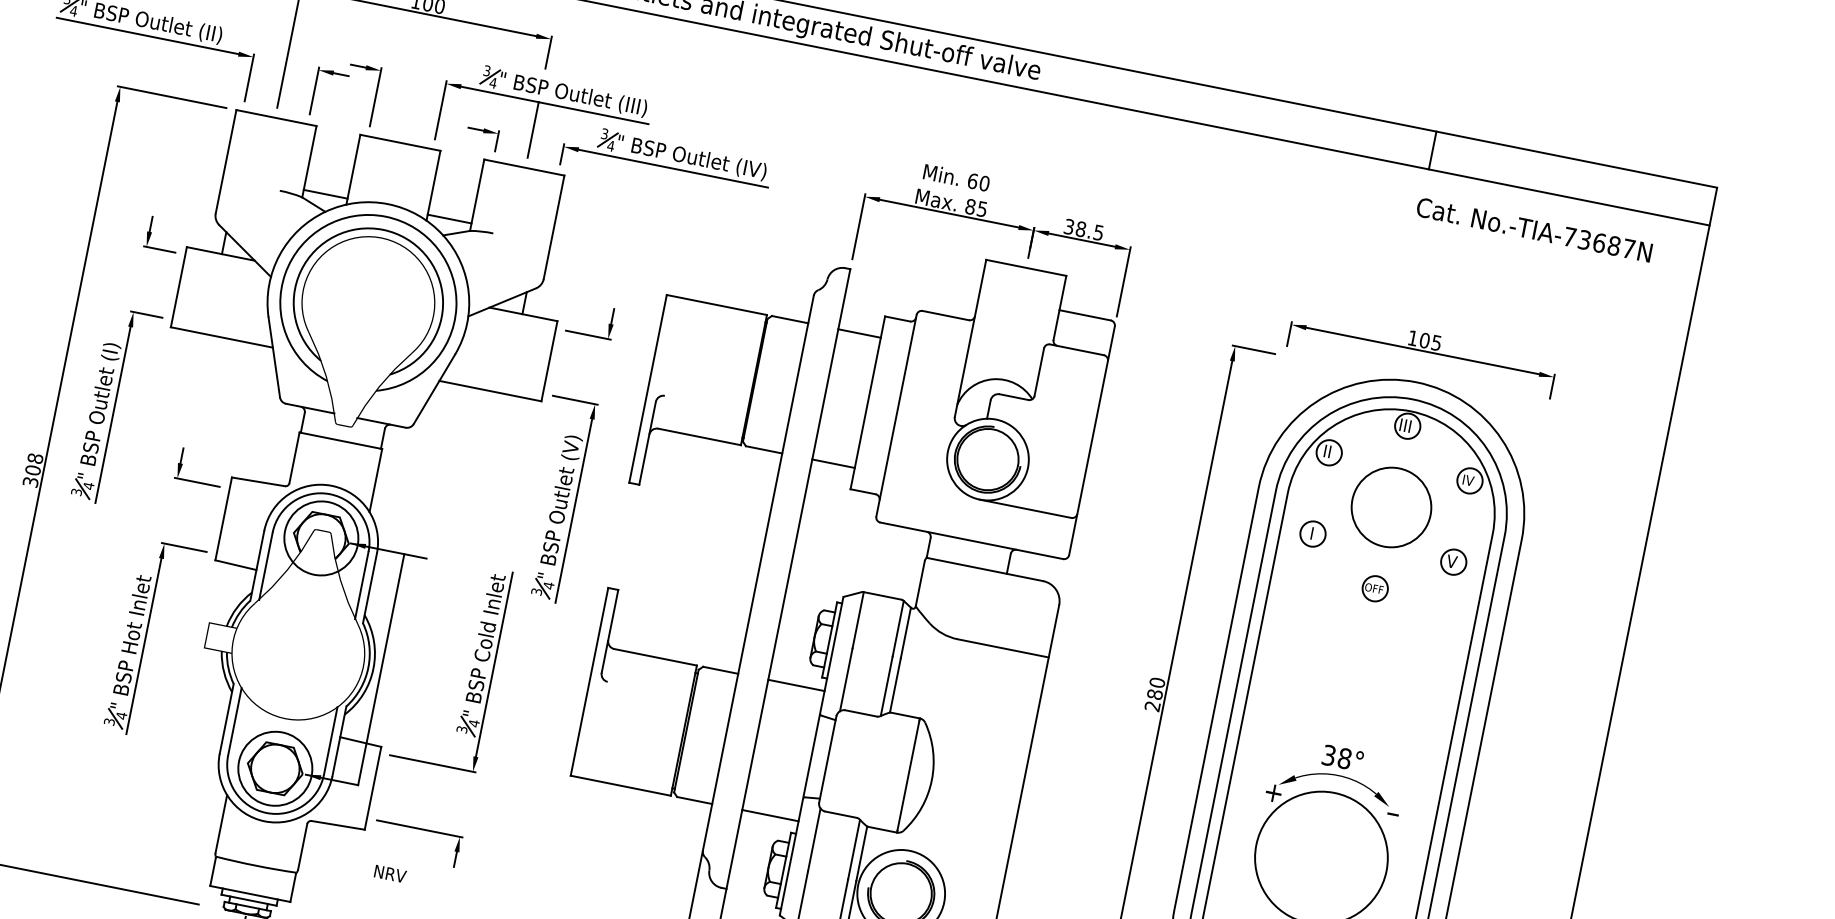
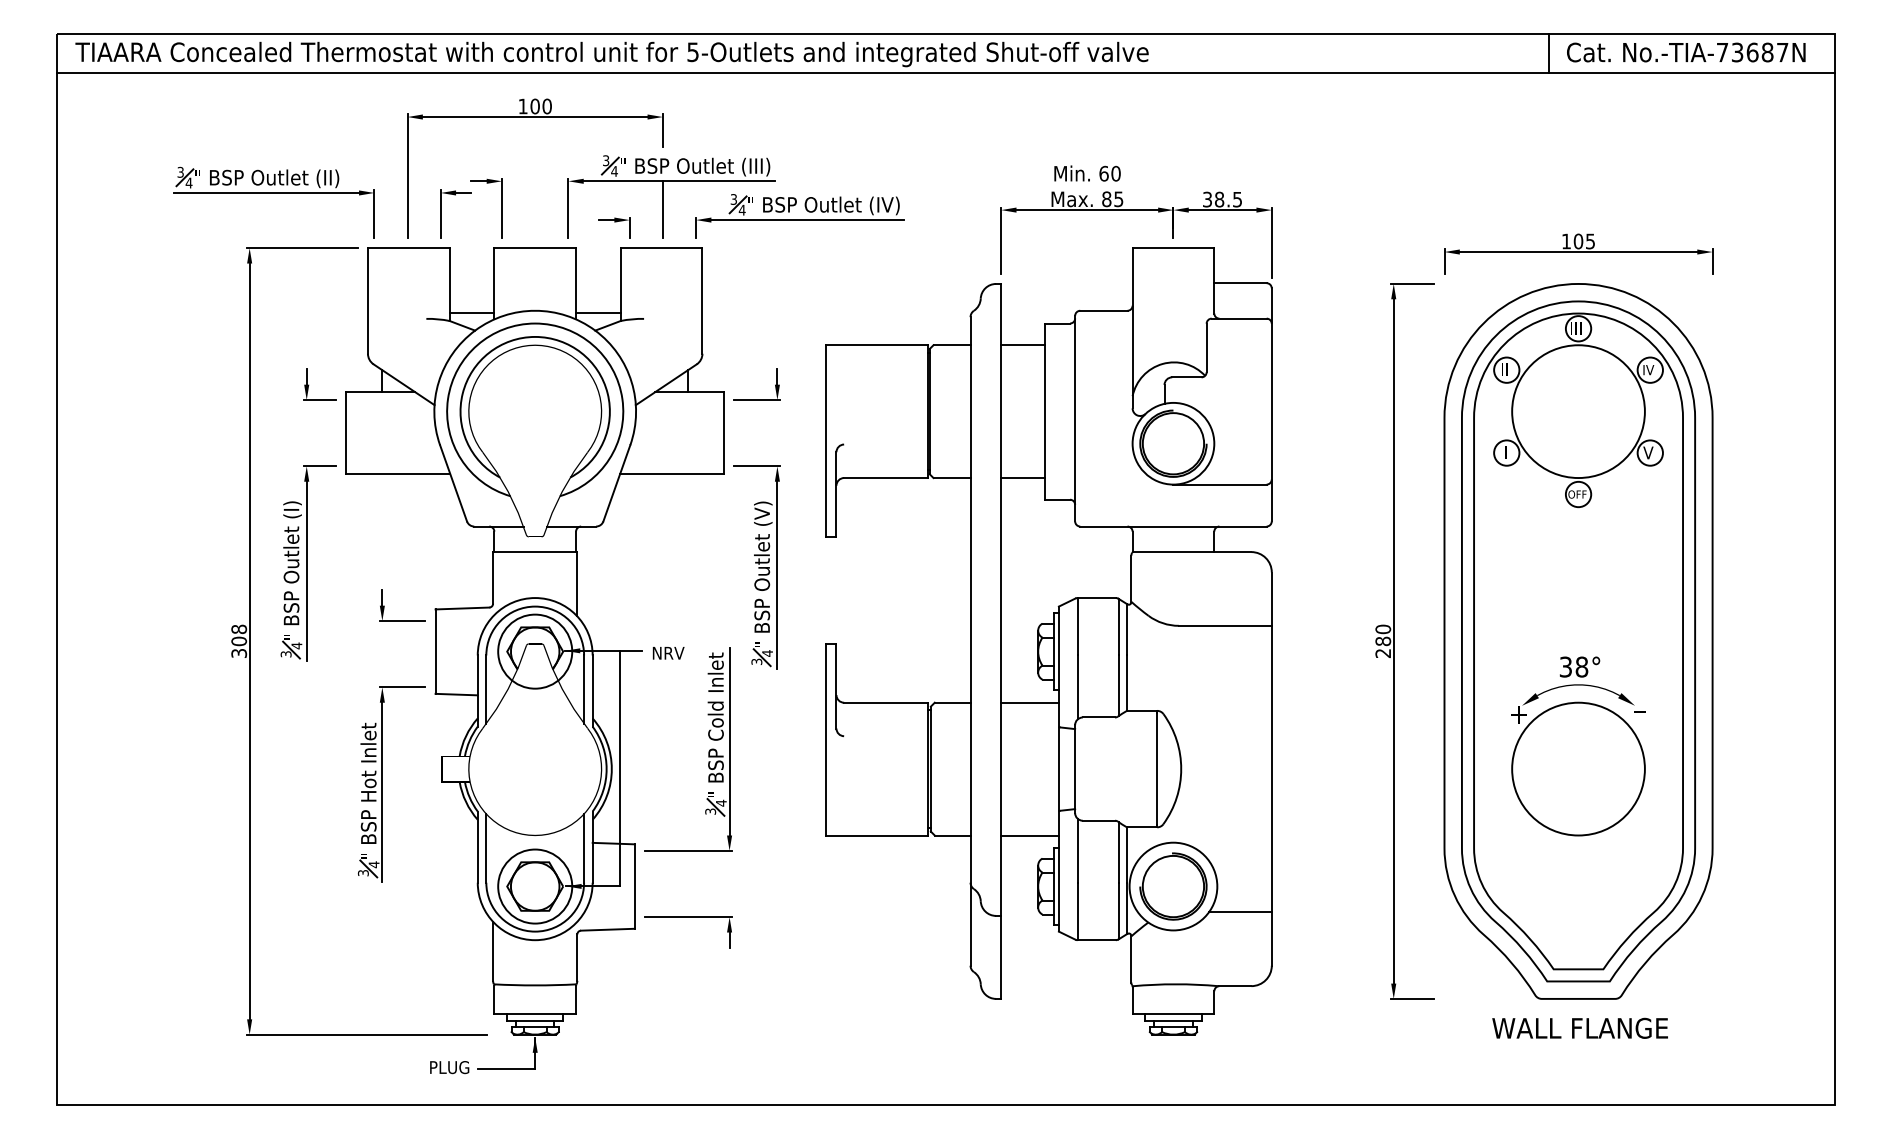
text: (1534, 230) -> (1686, 52), moved
circle: (1391, 507) -> (1578, 411), size x1.67
text: (390, 874) -> (668, 653), moved

